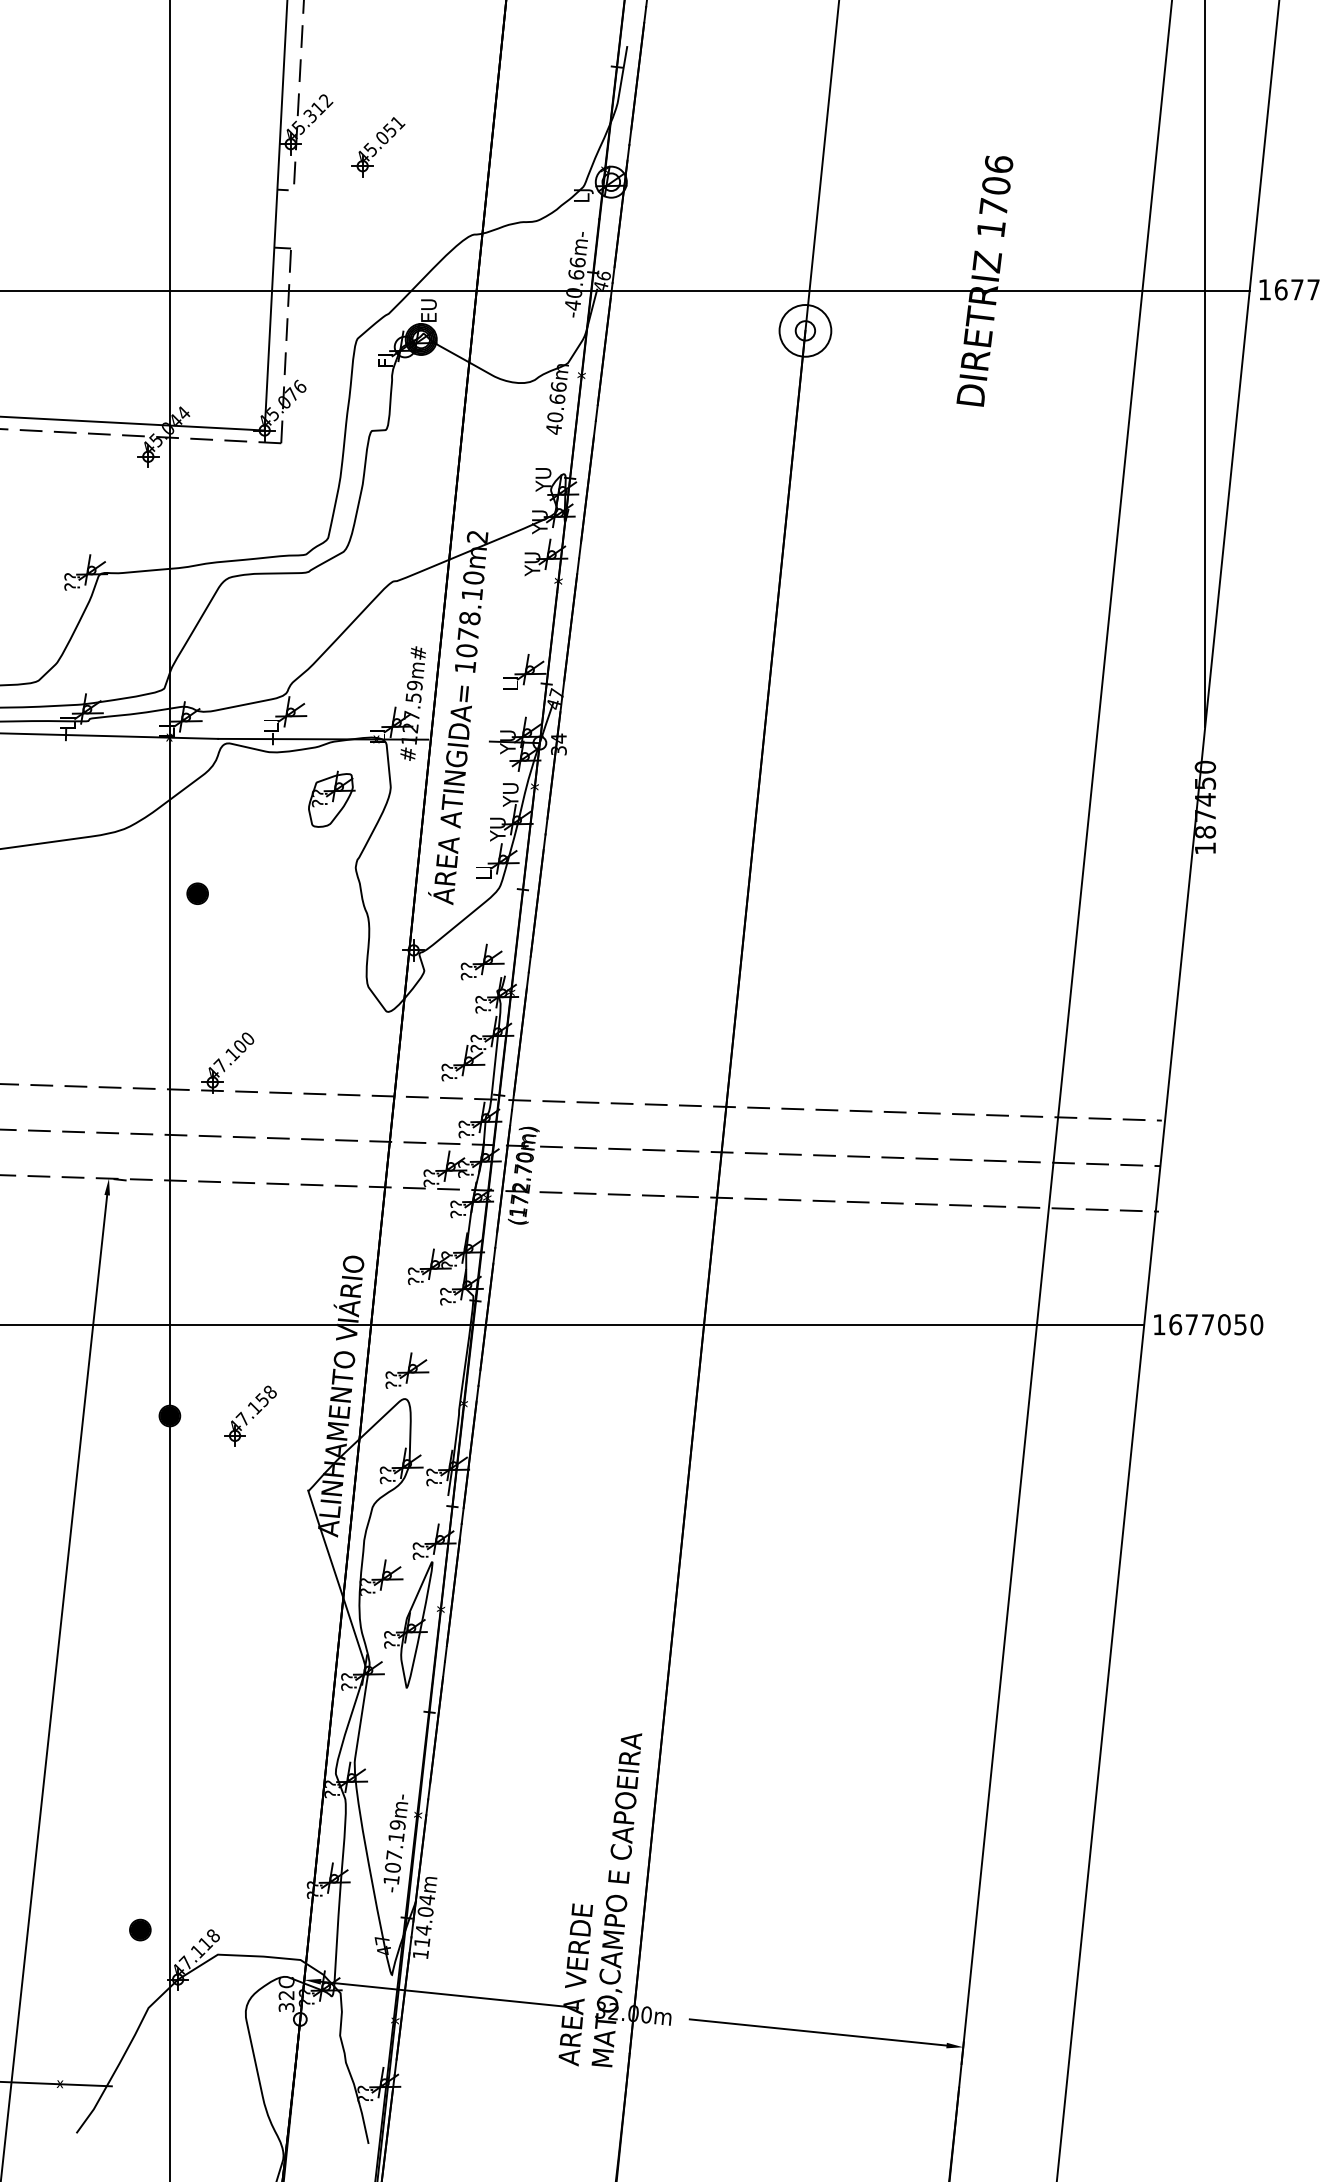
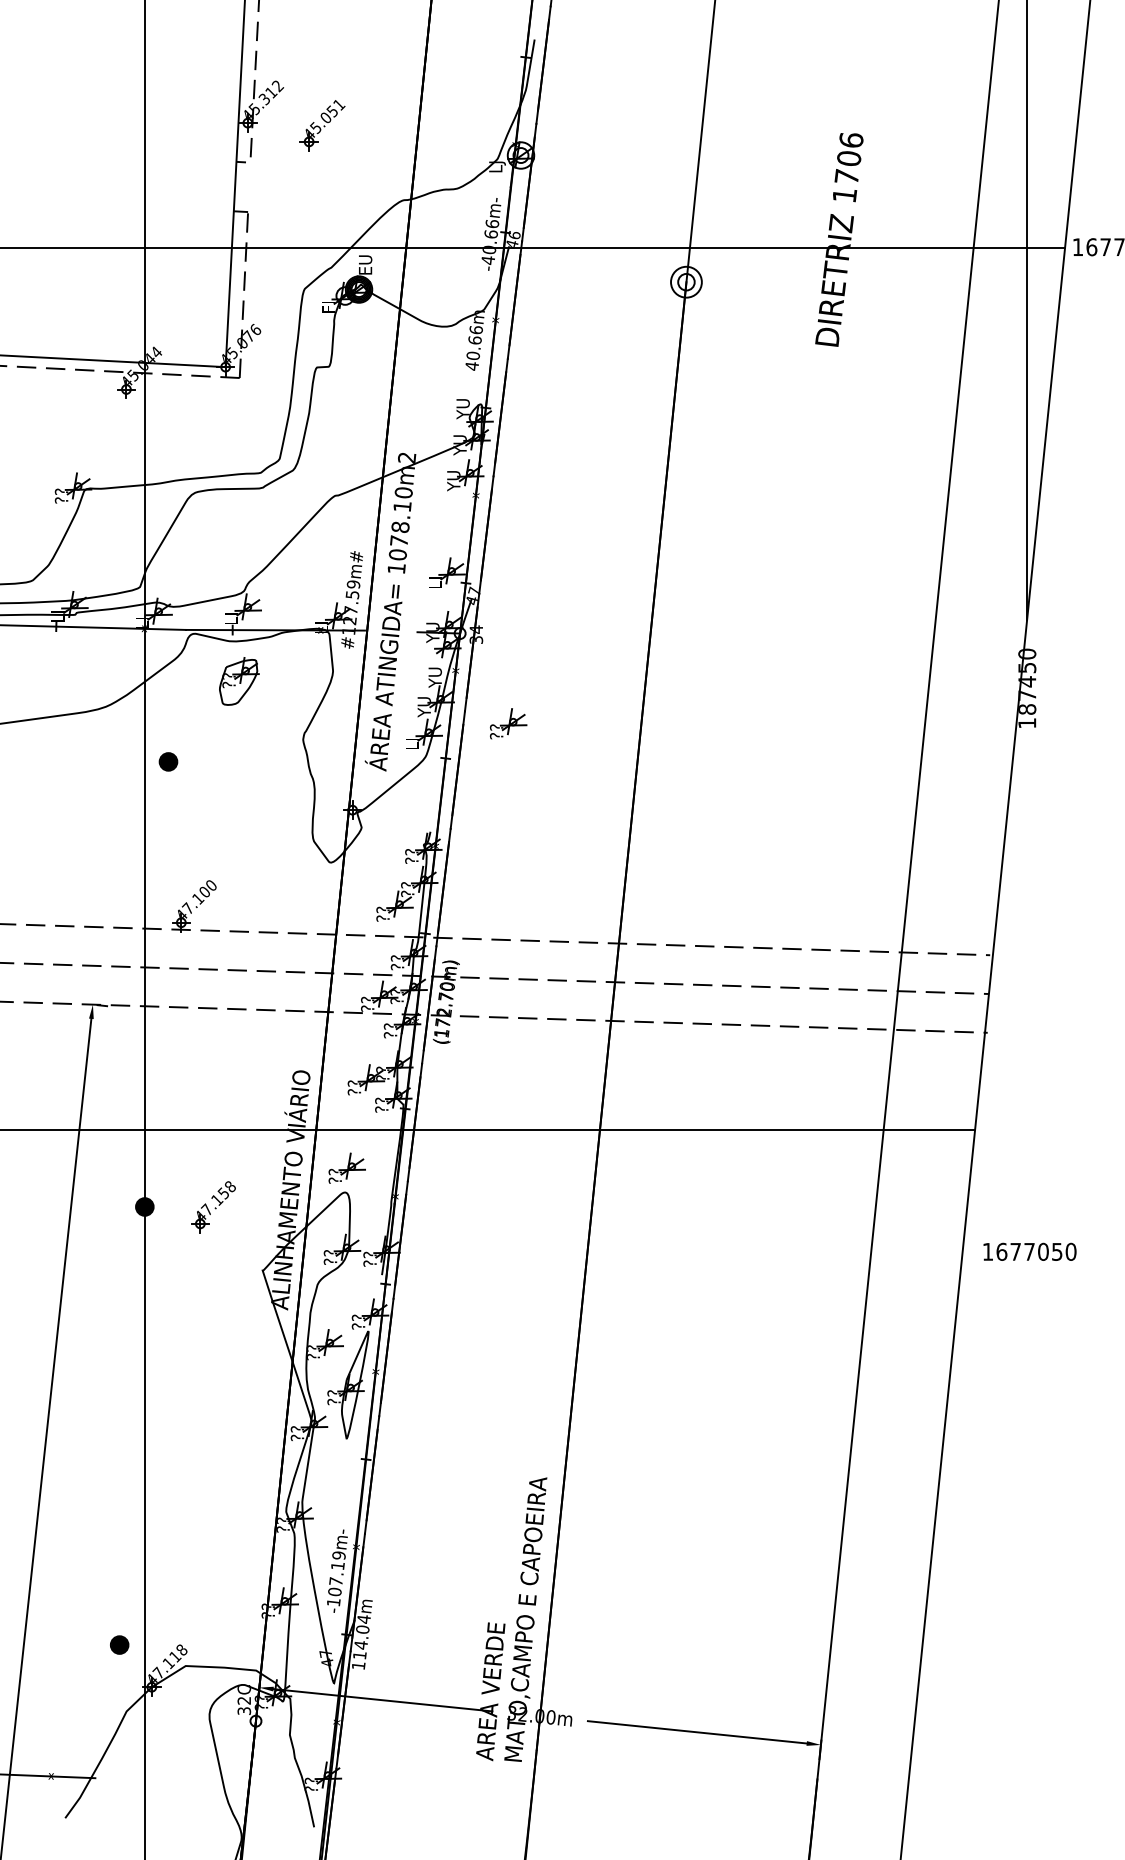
circle: (805, 330) -> (686, 281), size x0.7
part: (331, 798) -> (239, 680), moved
part: (482, 961) -> (508, 723), moved
text: (1208, 1324) -> (1029, 1251), moved

